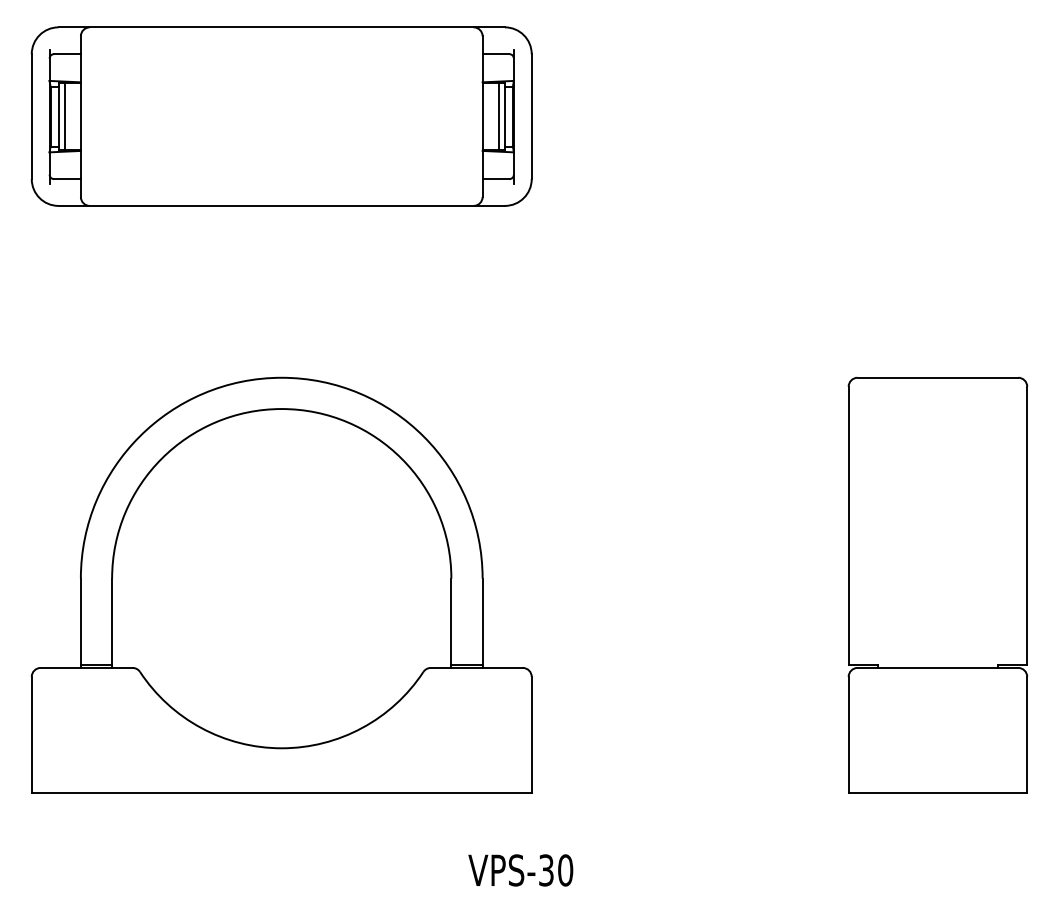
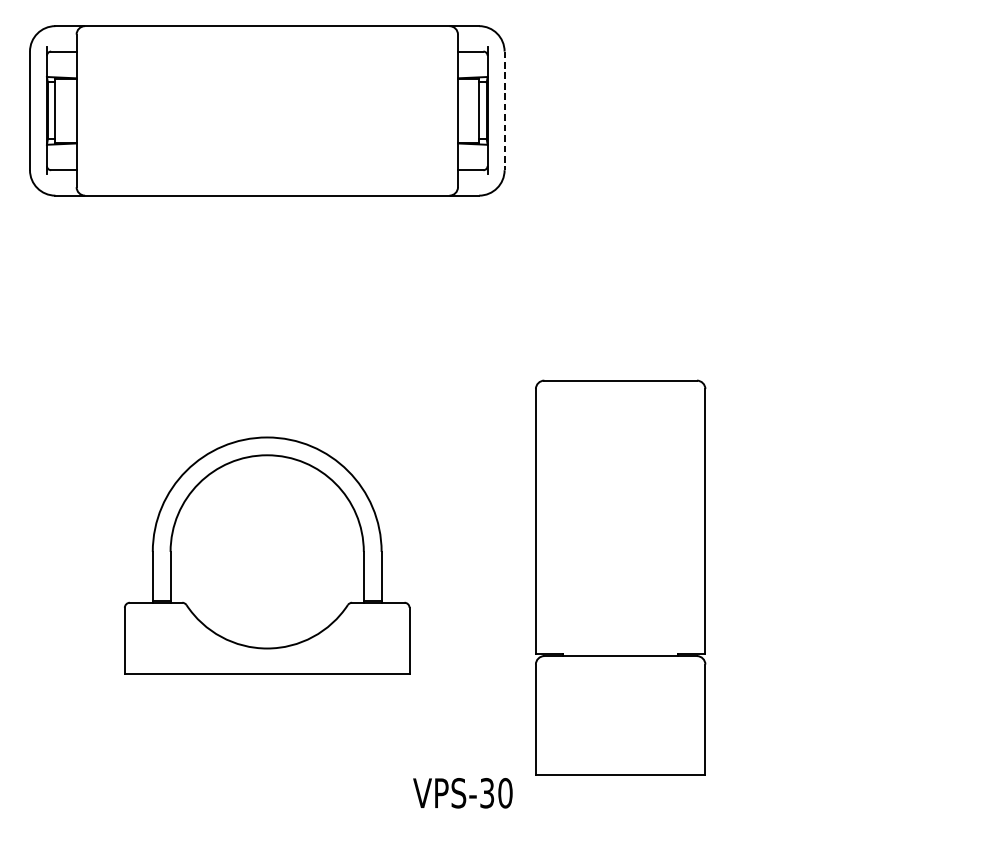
line: (64, 116) -> (61, 110), removed
line: (498, 116) -> (473, 110), removed
line: (531, 117) -> (504, 111), solid -> dashed
part: (281, 584) -> (267, 555), size x0.6
part: (937, 585) -> (620, 577), moved
text: (520, 870) -> (462, 793), moved

